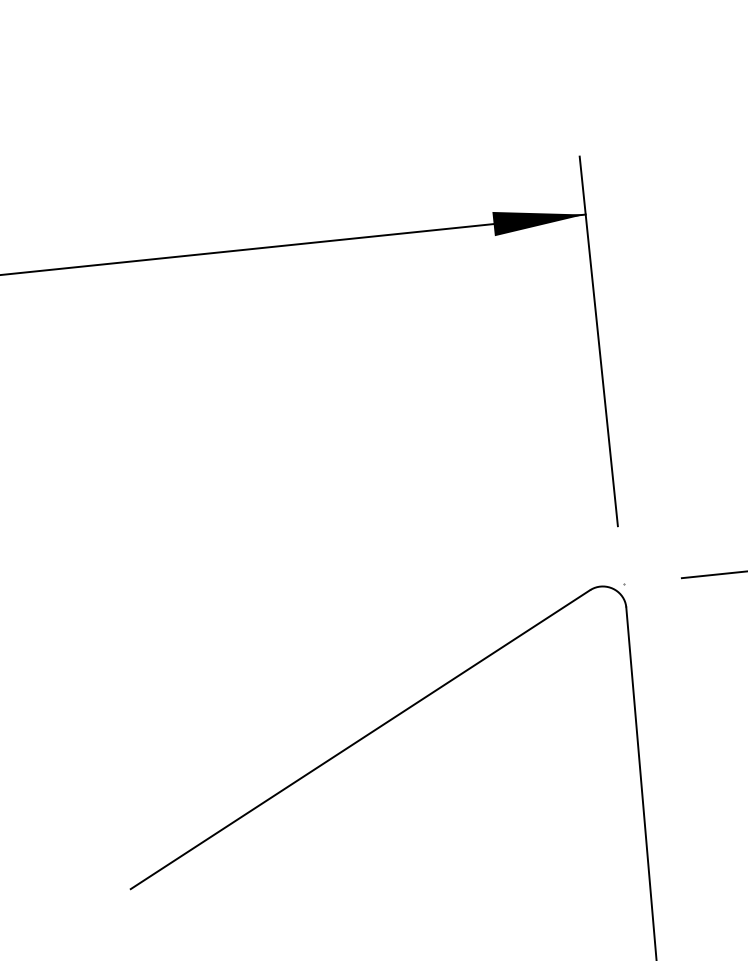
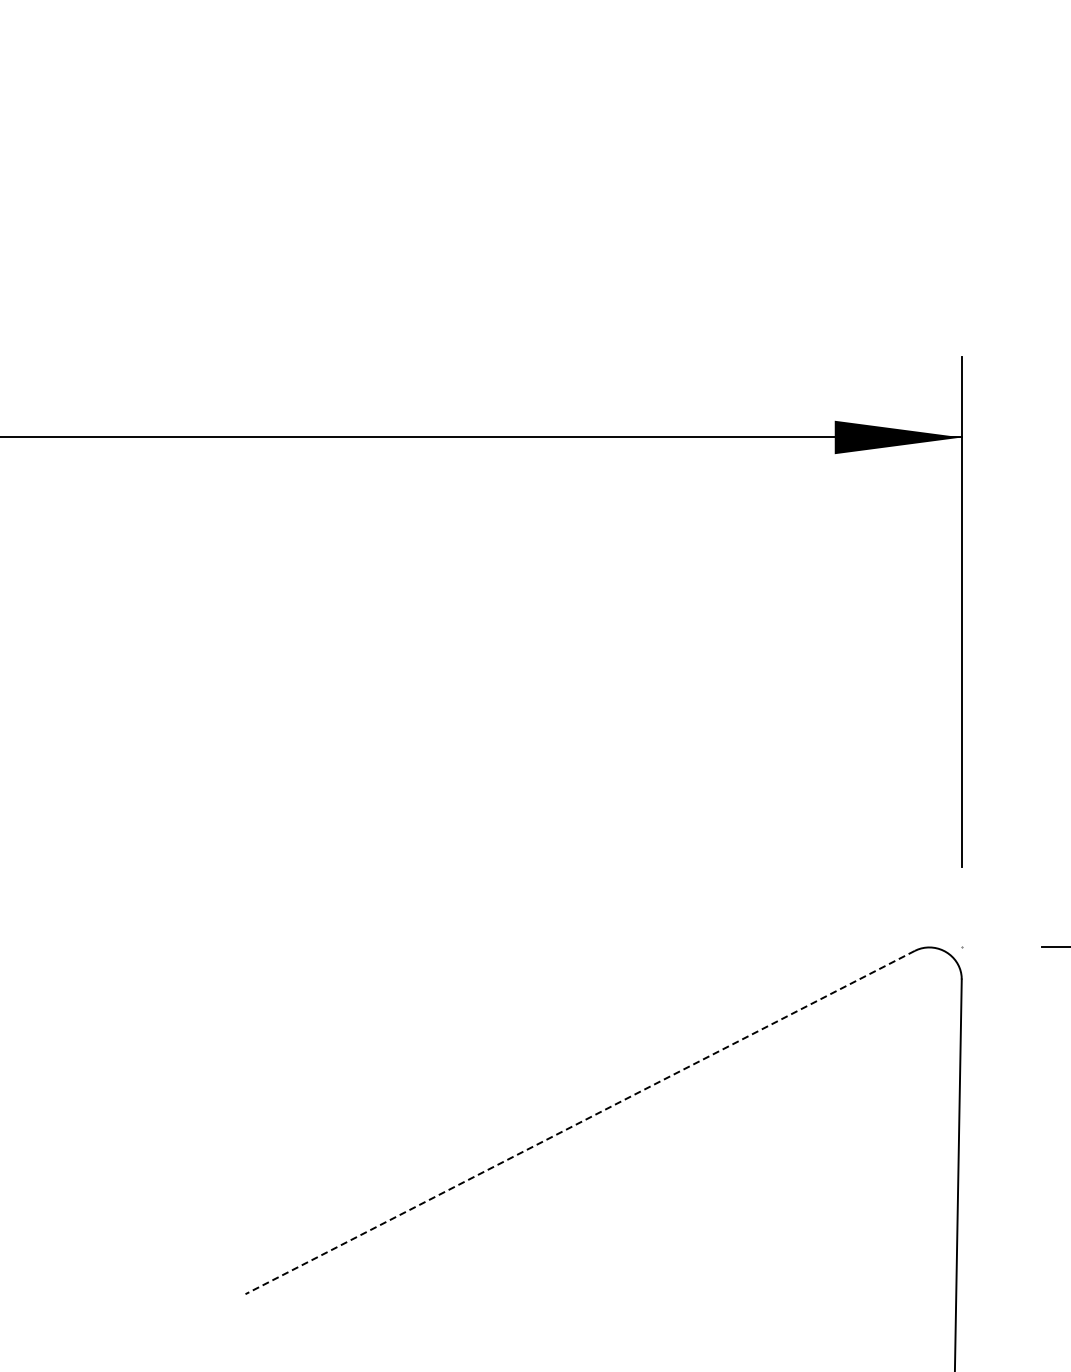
line: (359, 739) -> (579, 1122), solid -> dashed

